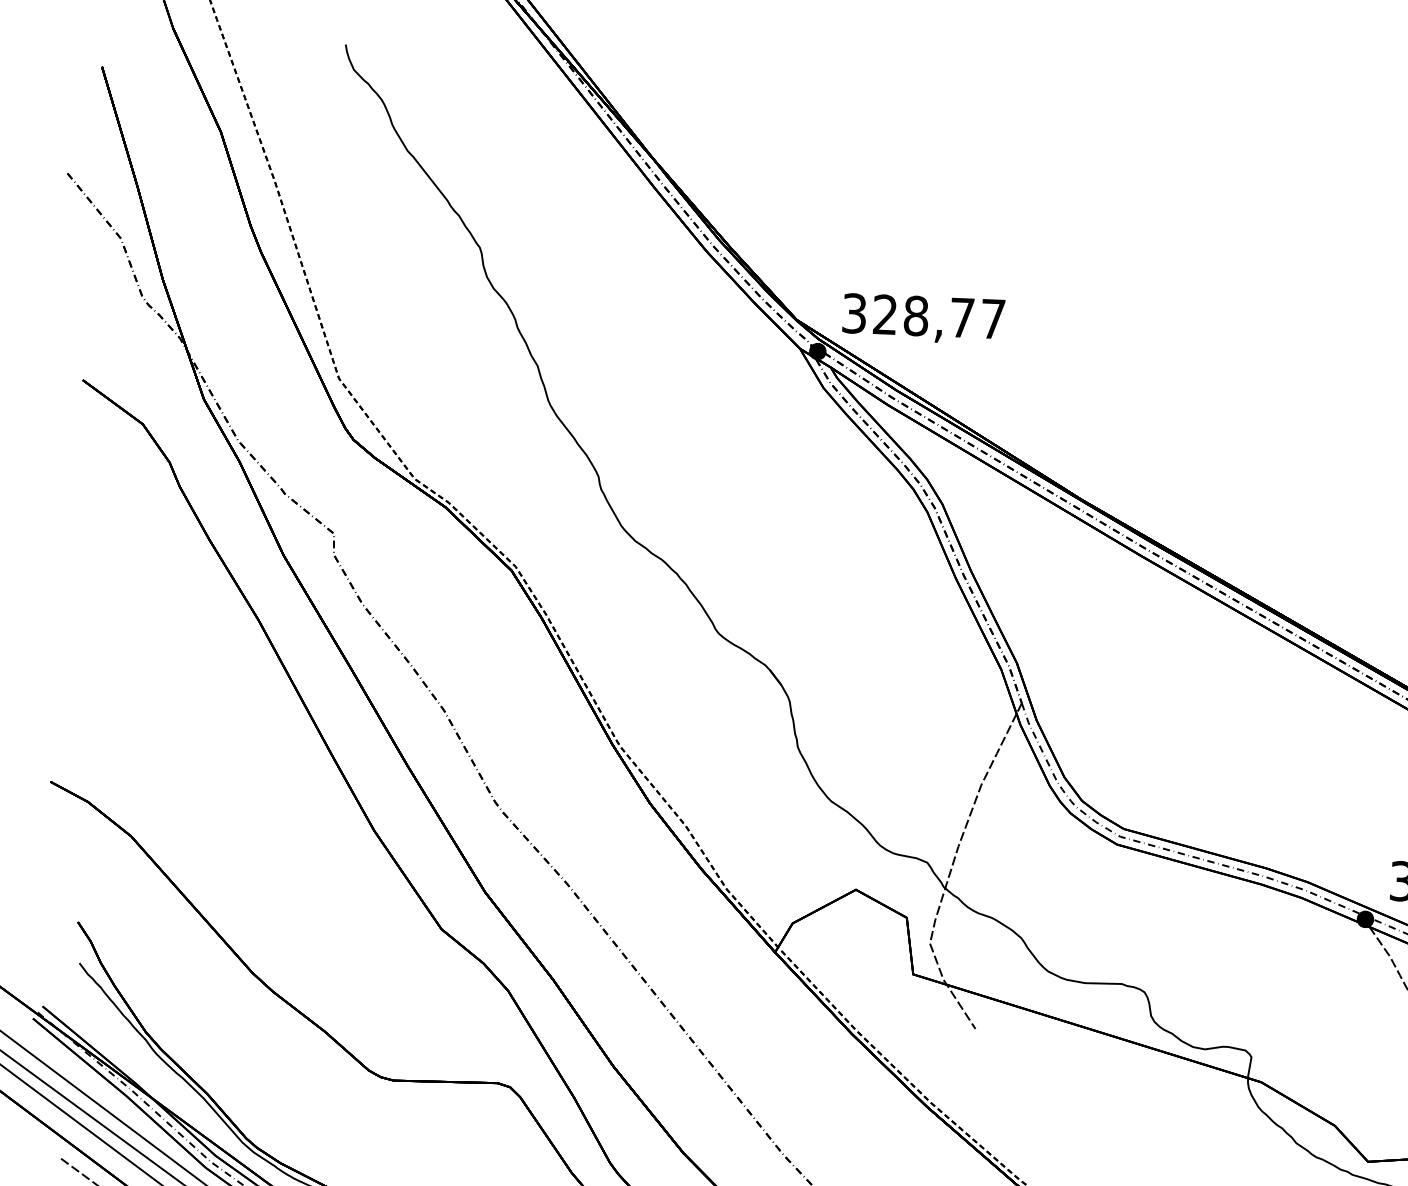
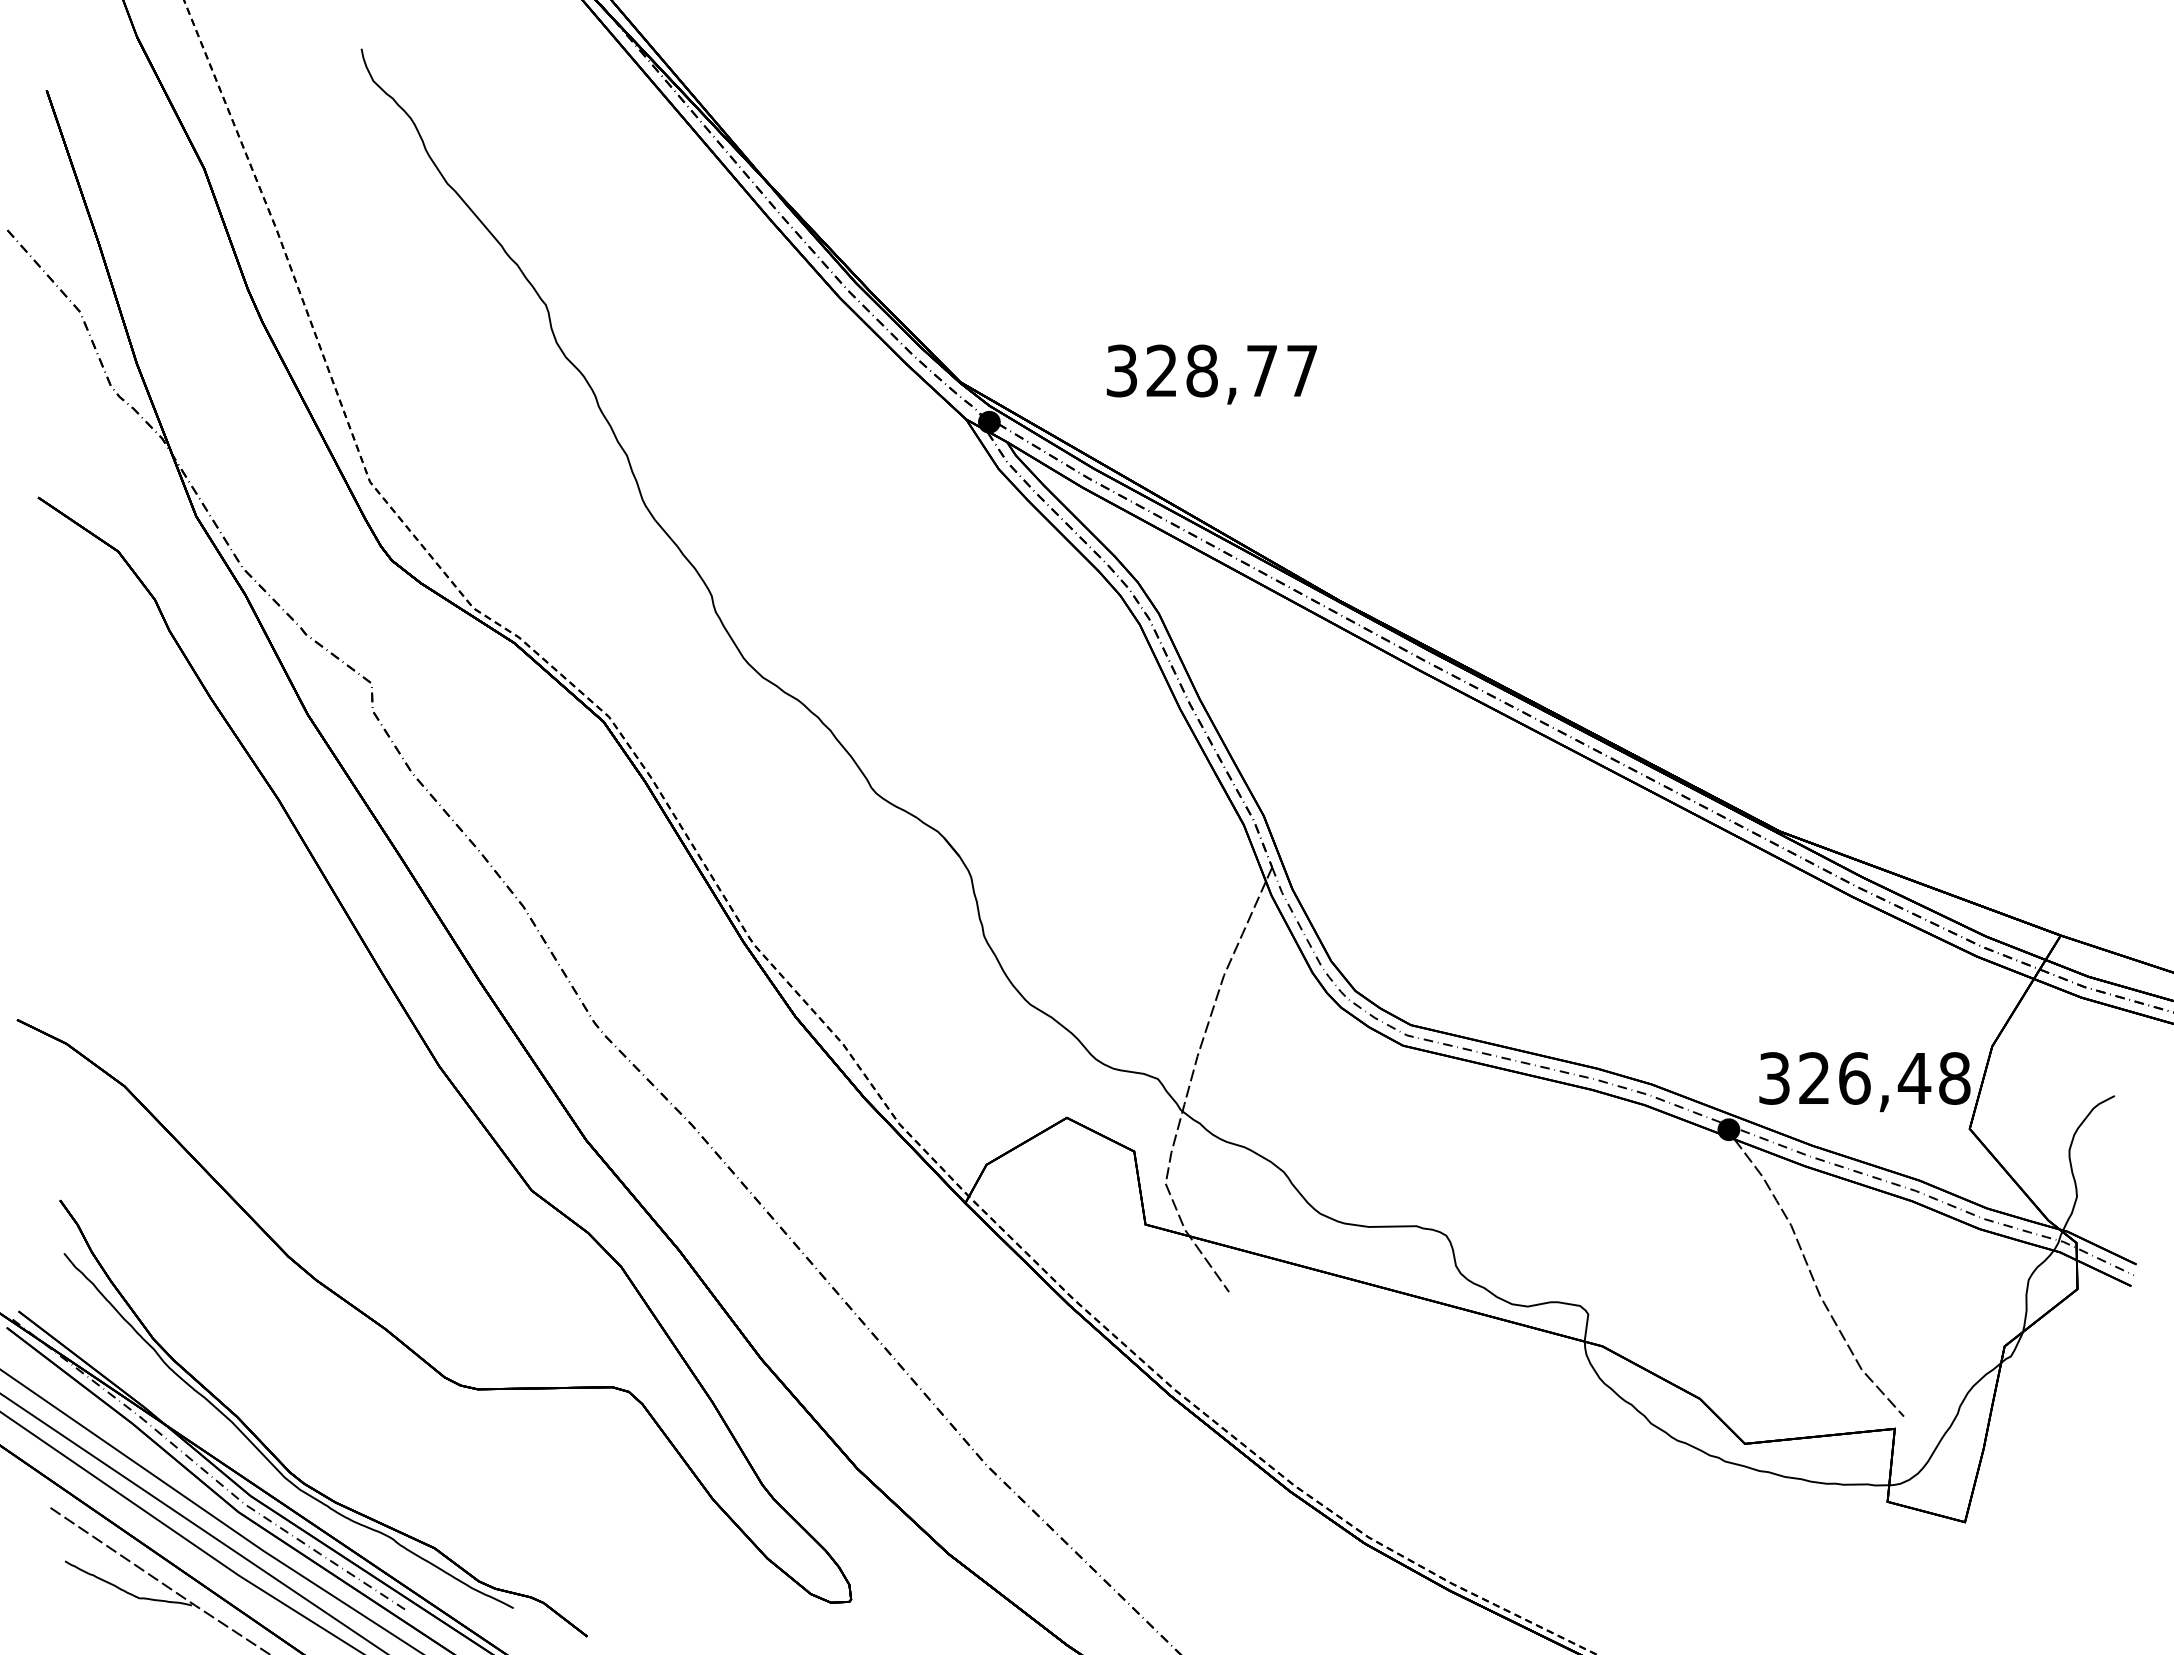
text: (923, 319) -> (1211, 374), moved

